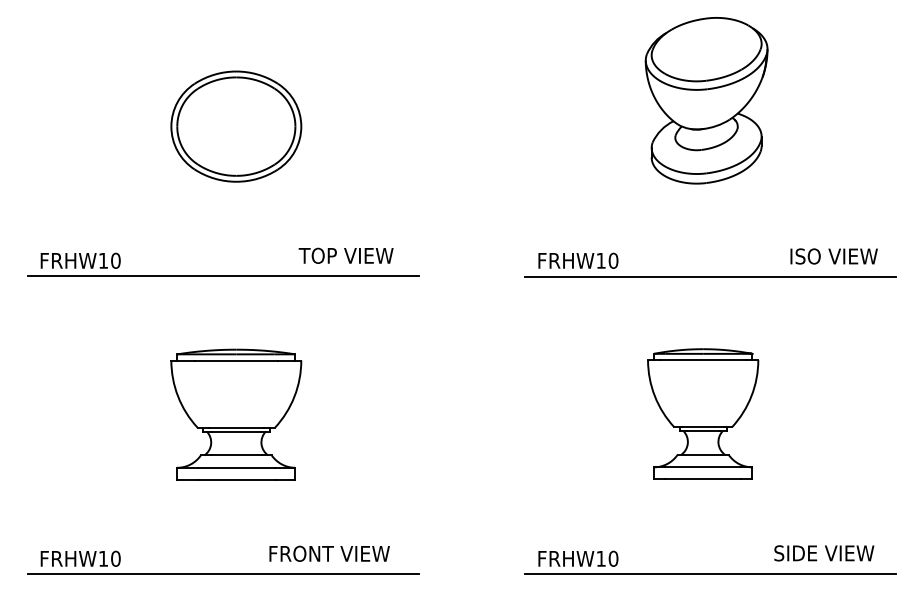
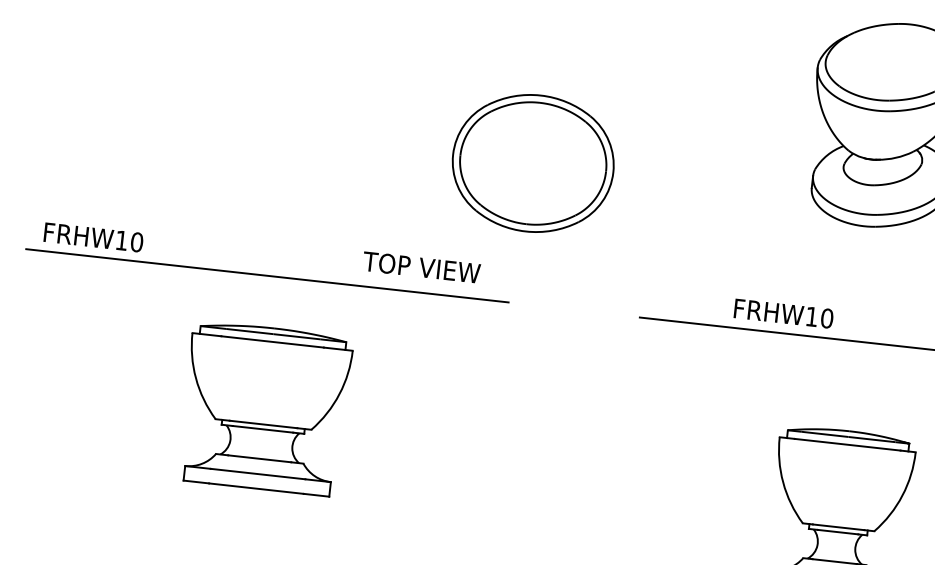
part: (236, 126) -> (533, 163), moved
text: (578, 260) -> (783, 313), moved
part: (236, 414) -> (265, 408), moved

